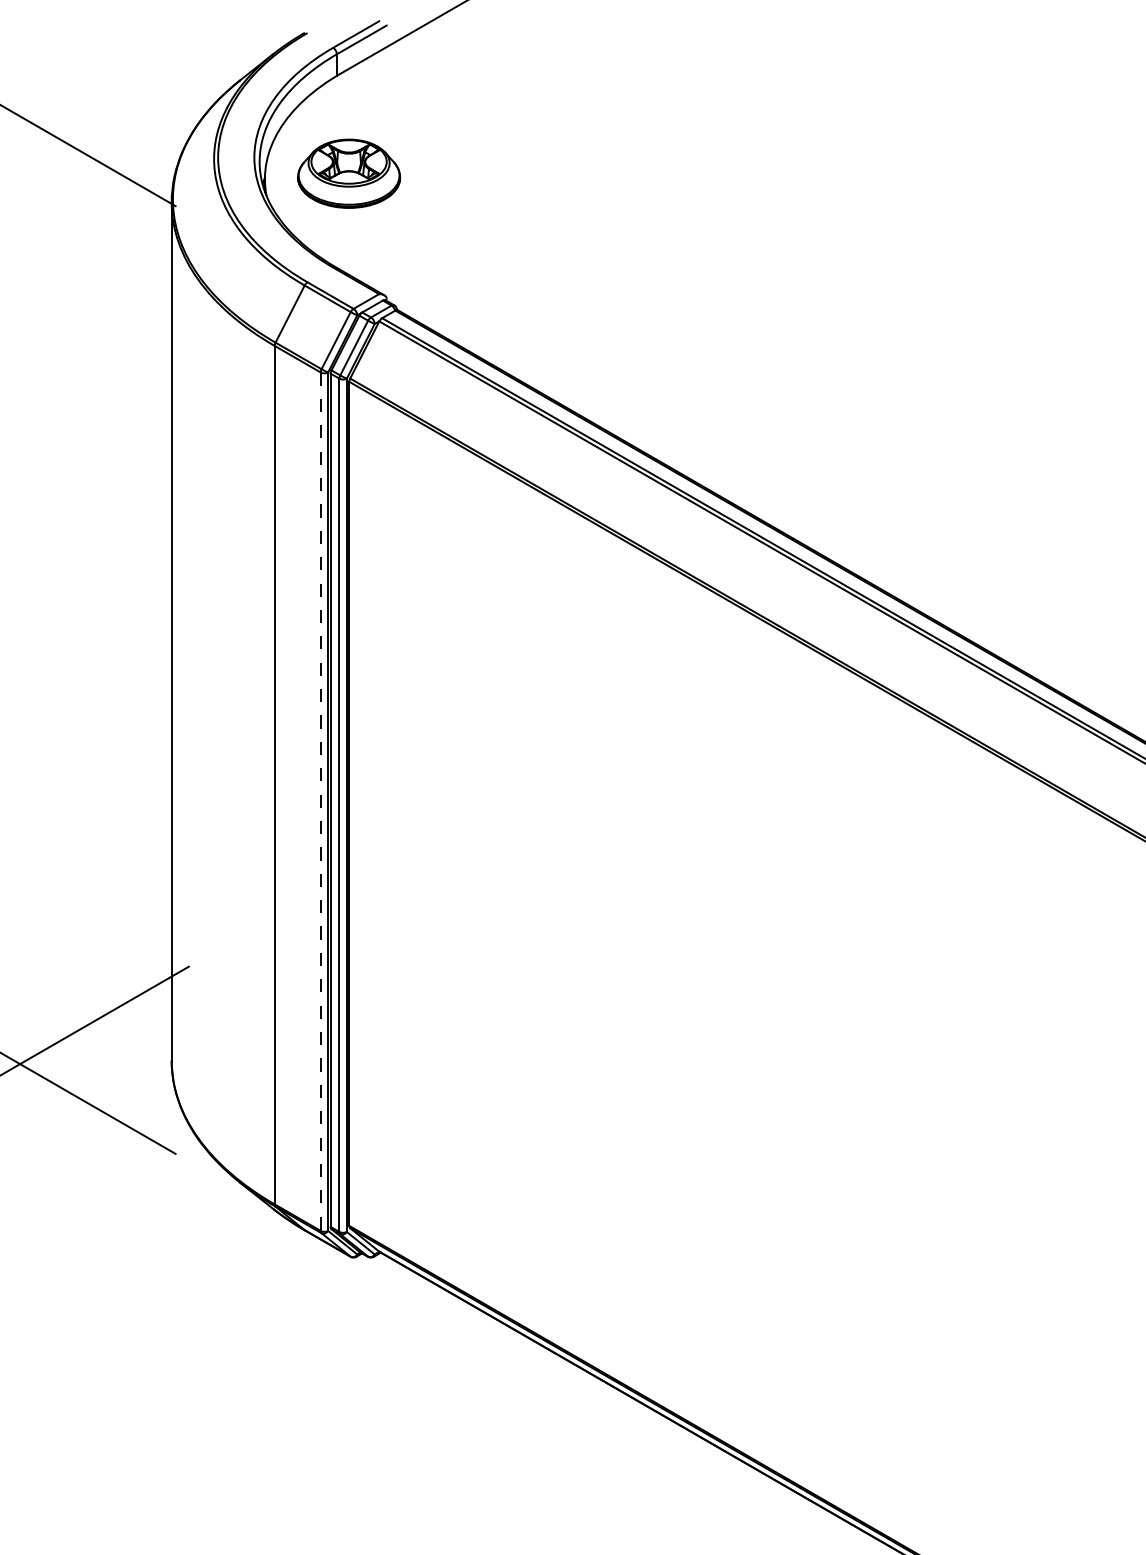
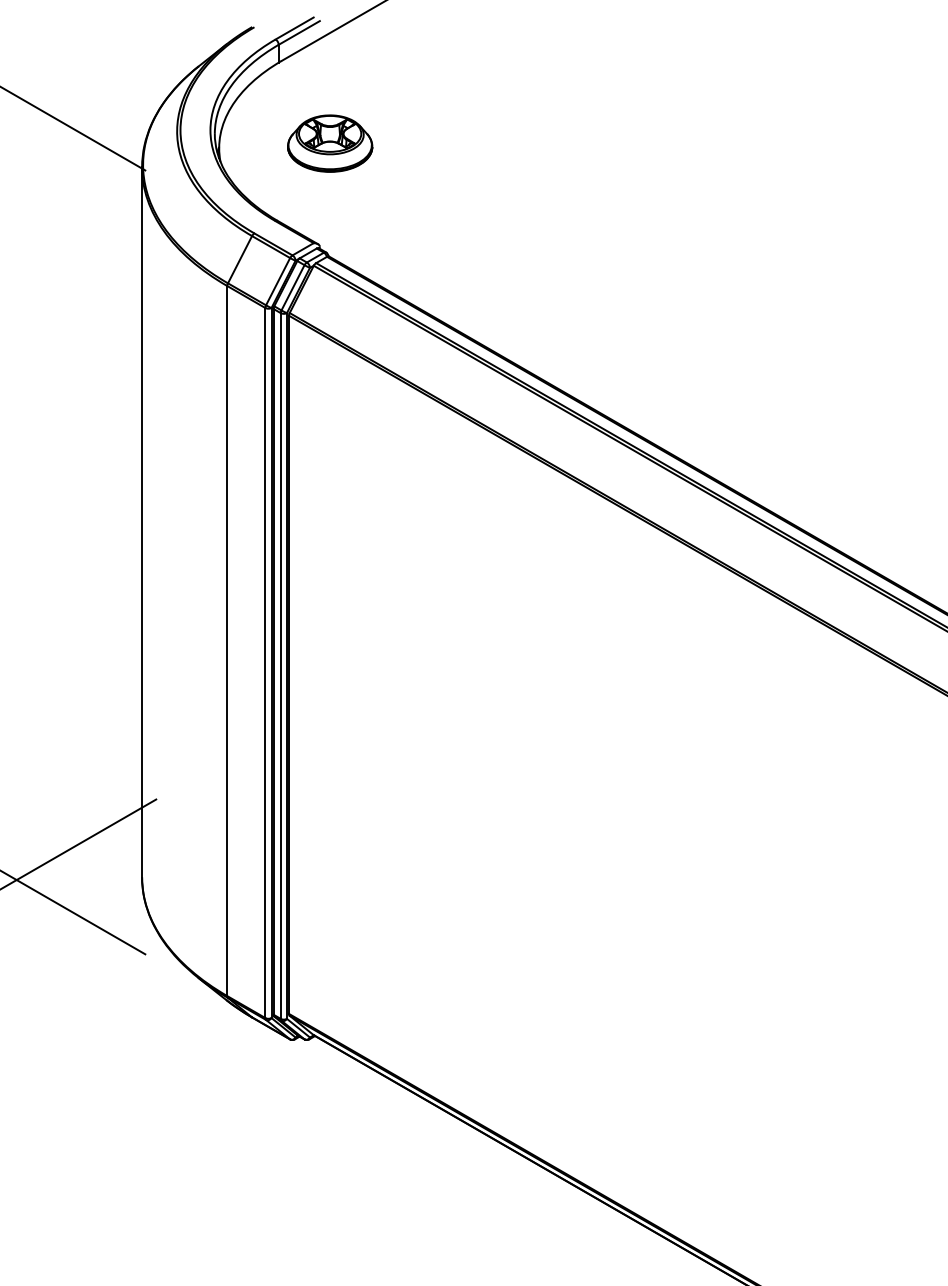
part: (348, 173) -> (329, 143), moved
line: (320, 802) -> (265, 663), dashed -> solid

